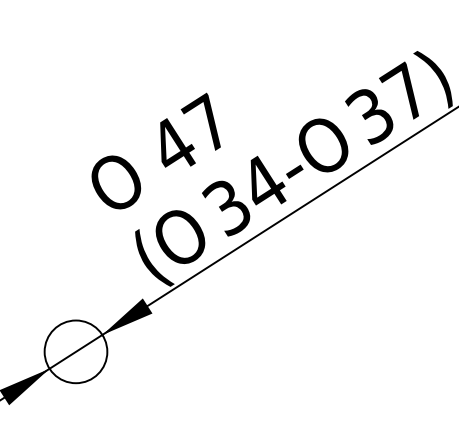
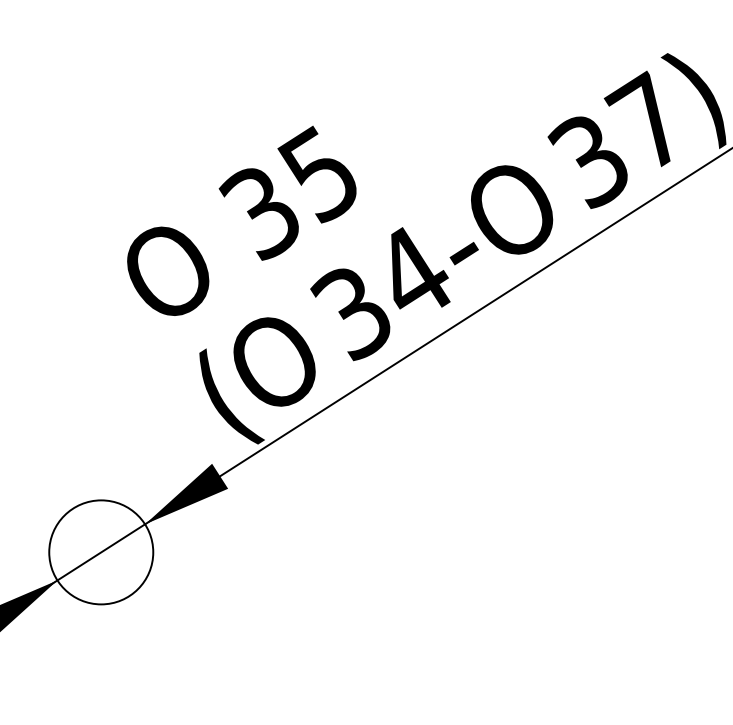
text: (187, 133) -> (286, 190), 47 -> 35

